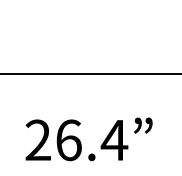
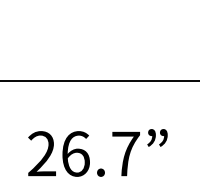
text: (114, 139) -> (125, 153), 26.4 -> 26.7

